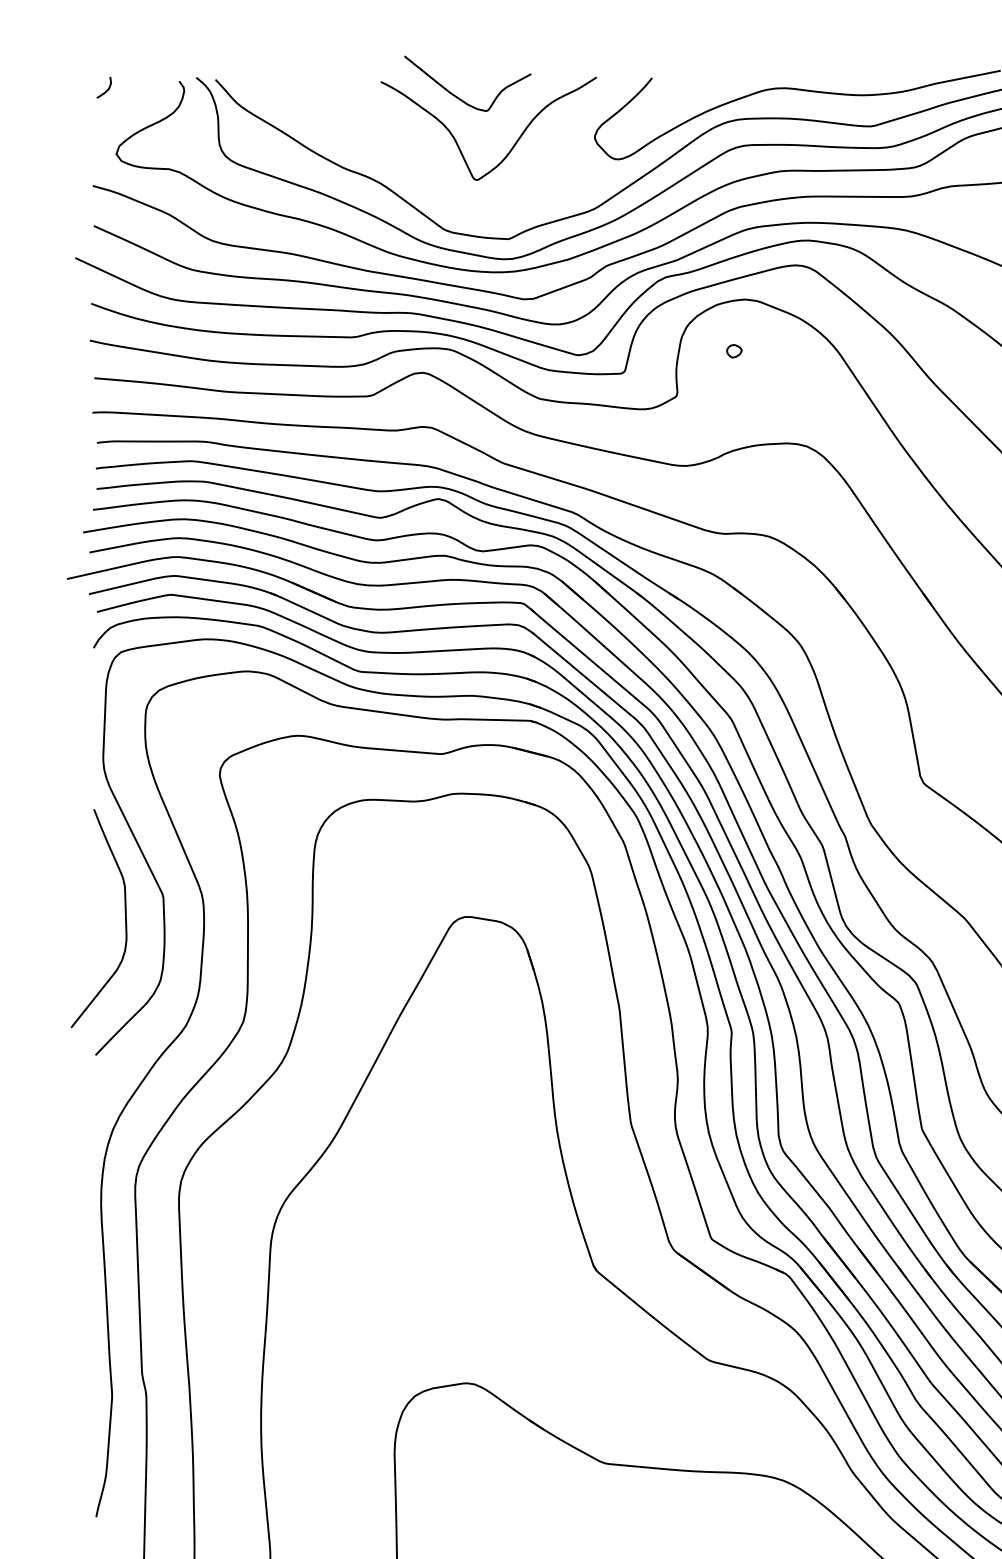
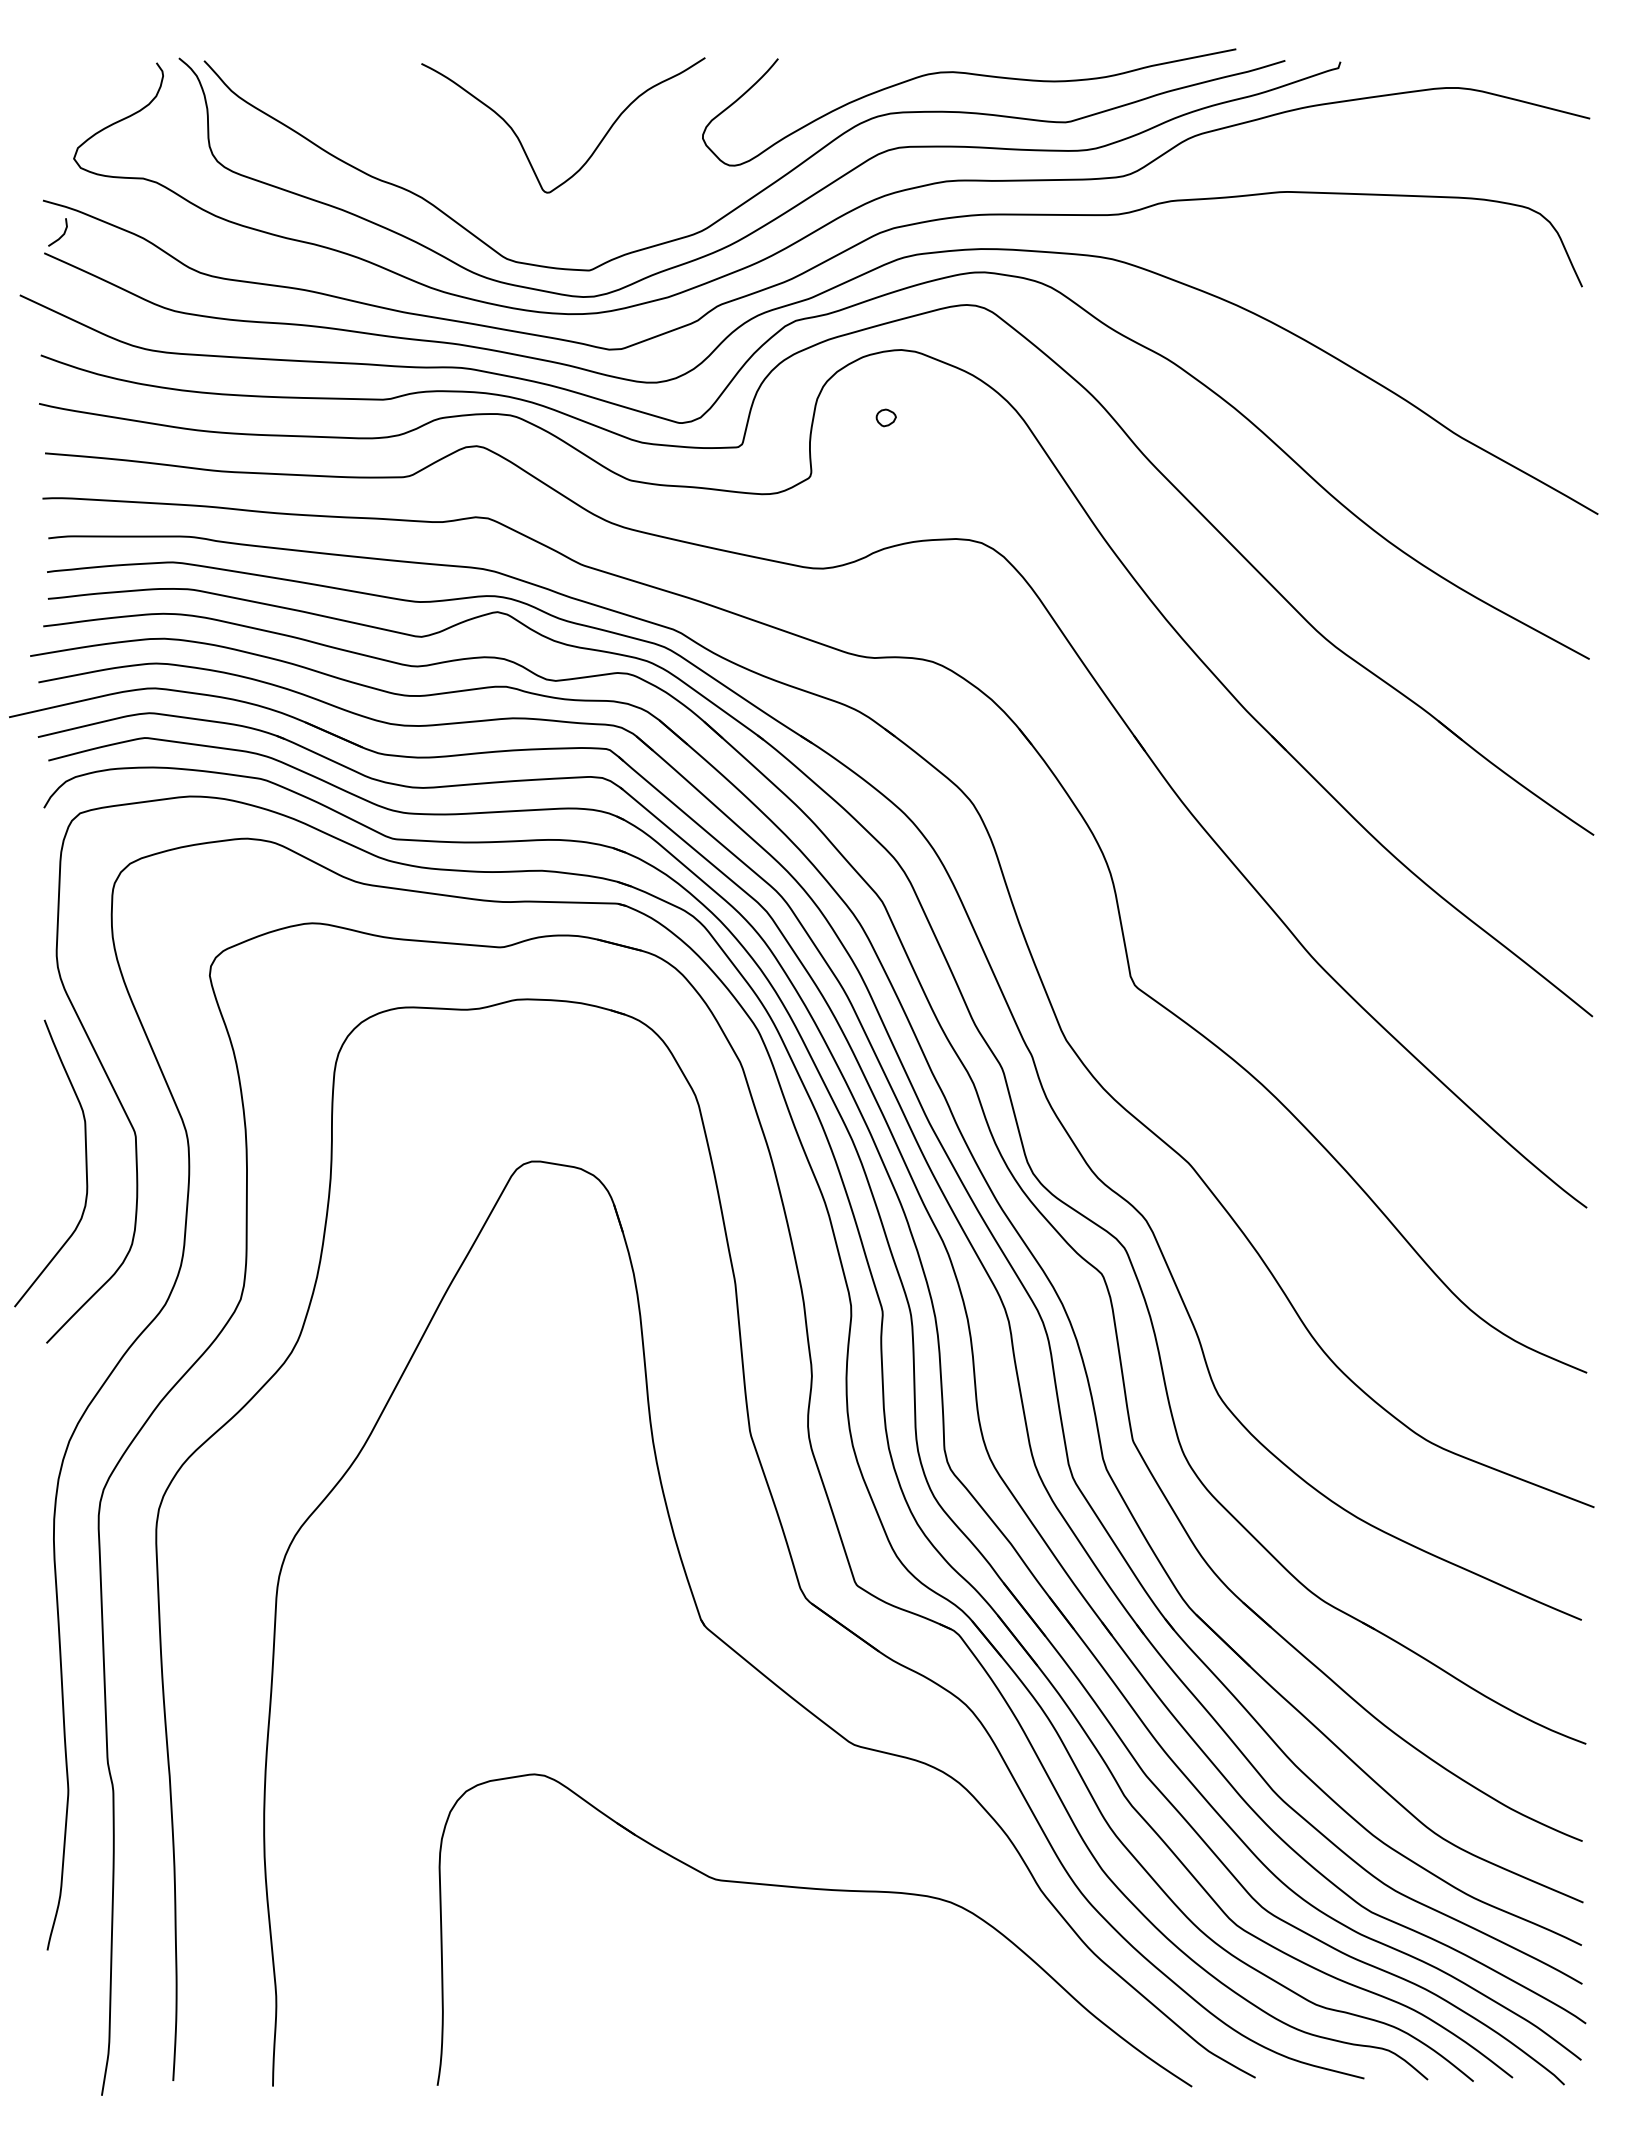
line: (106, 90) -> (61, 235), moved
curve: (457, 96) -> (522, 83), removed

